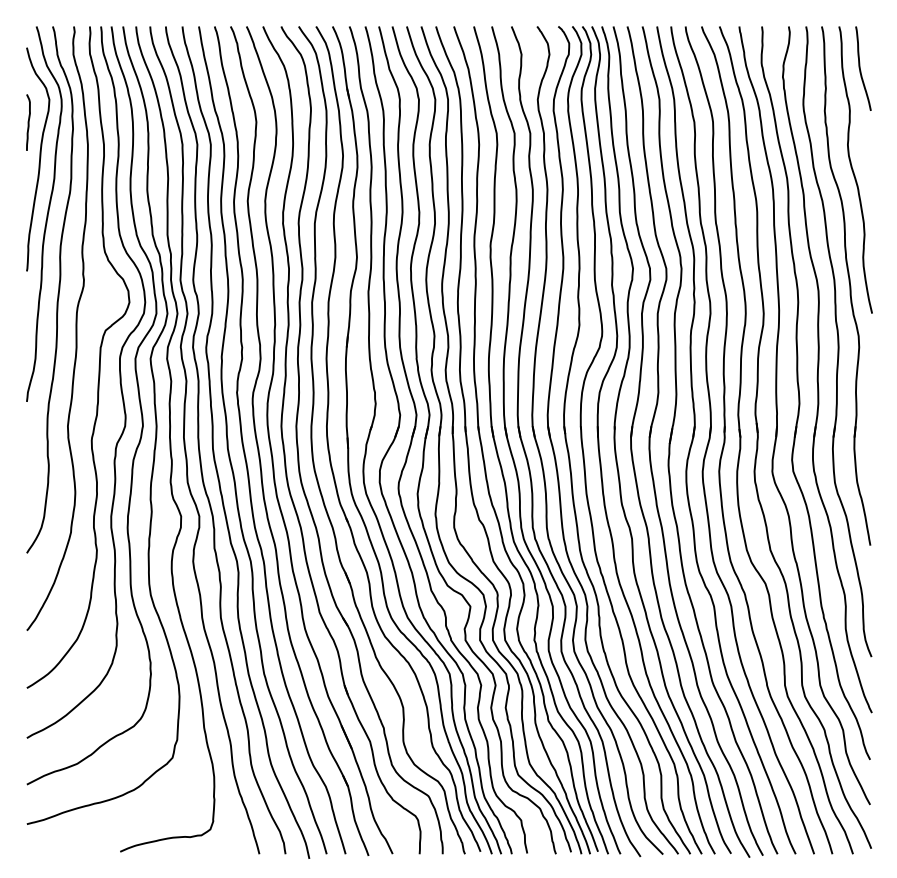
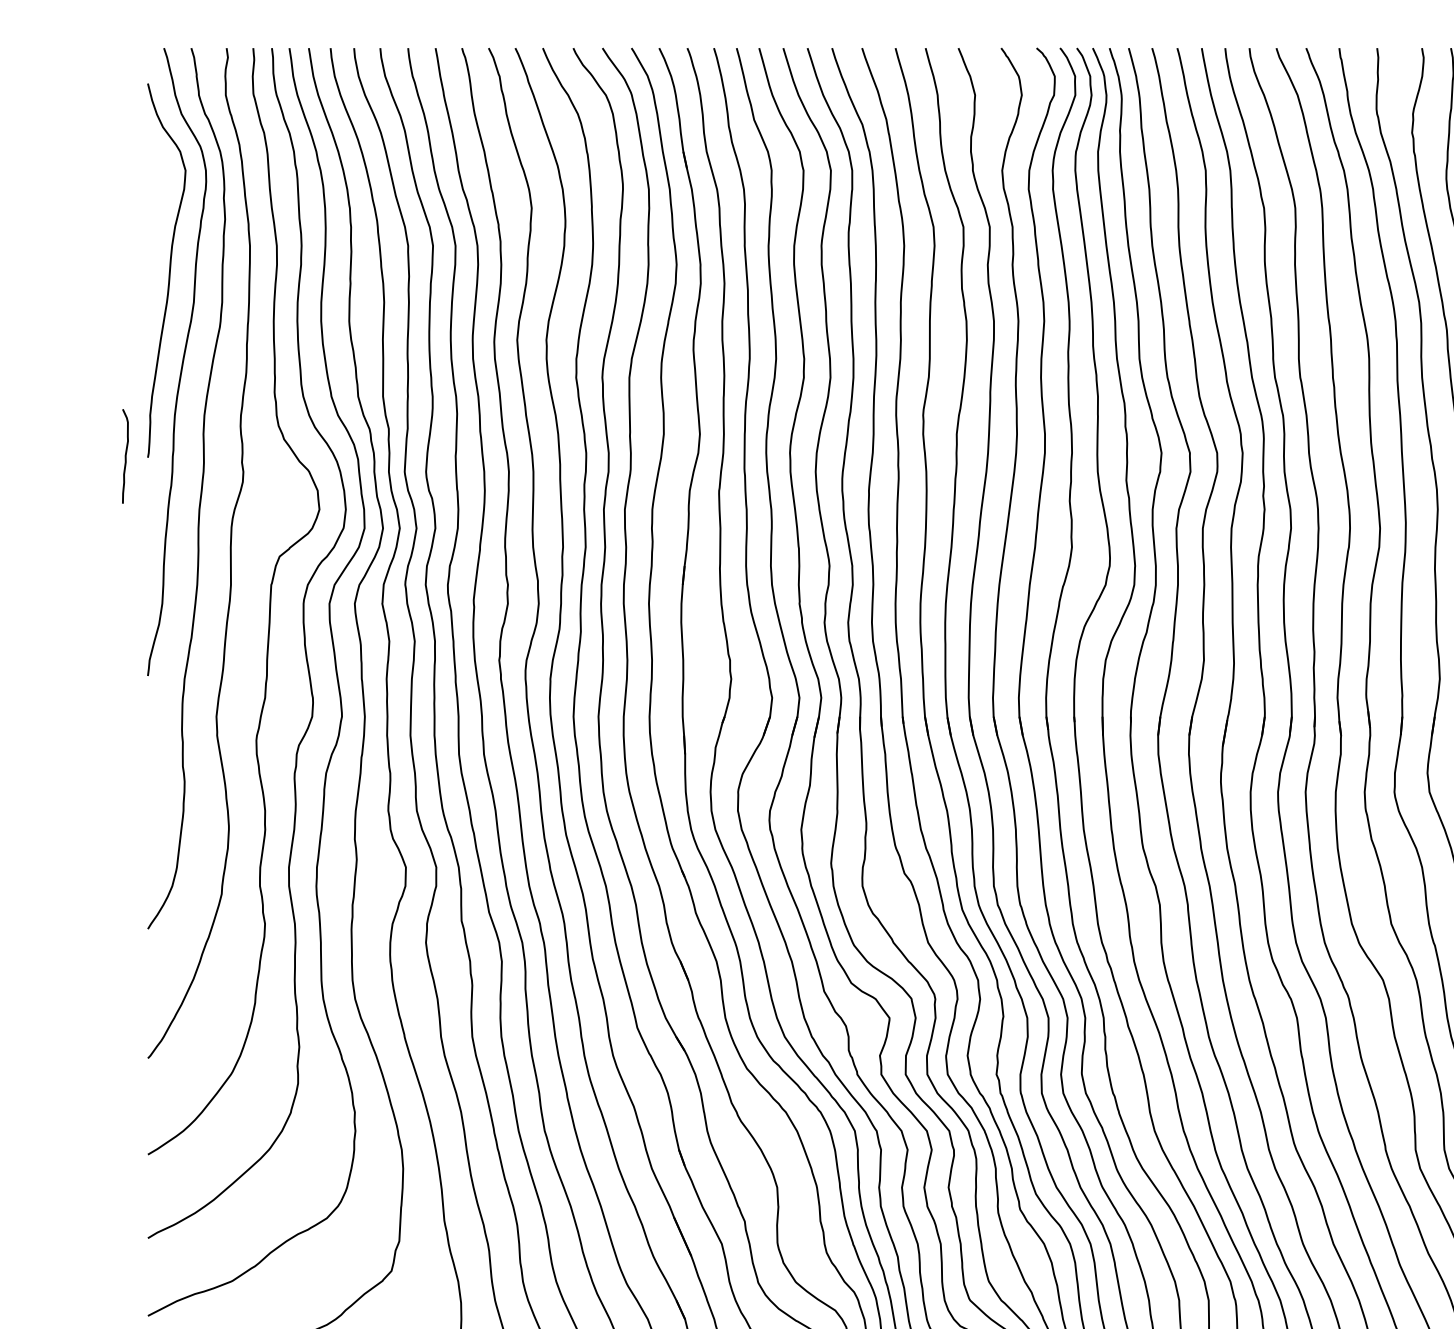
curve: (28, 122) -> (125, 456), moved

